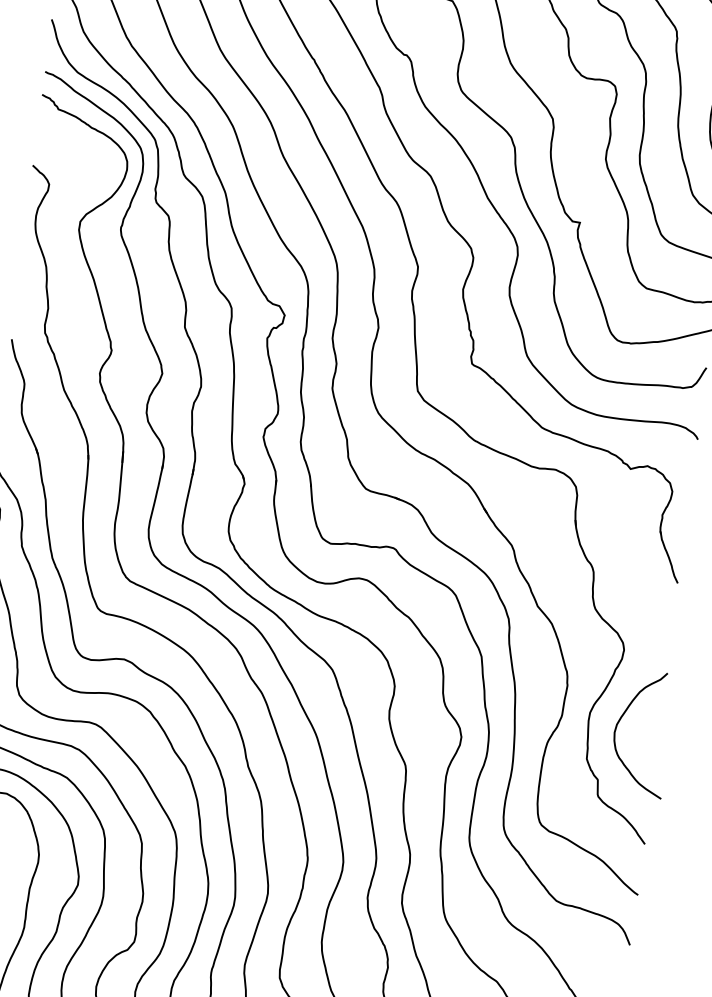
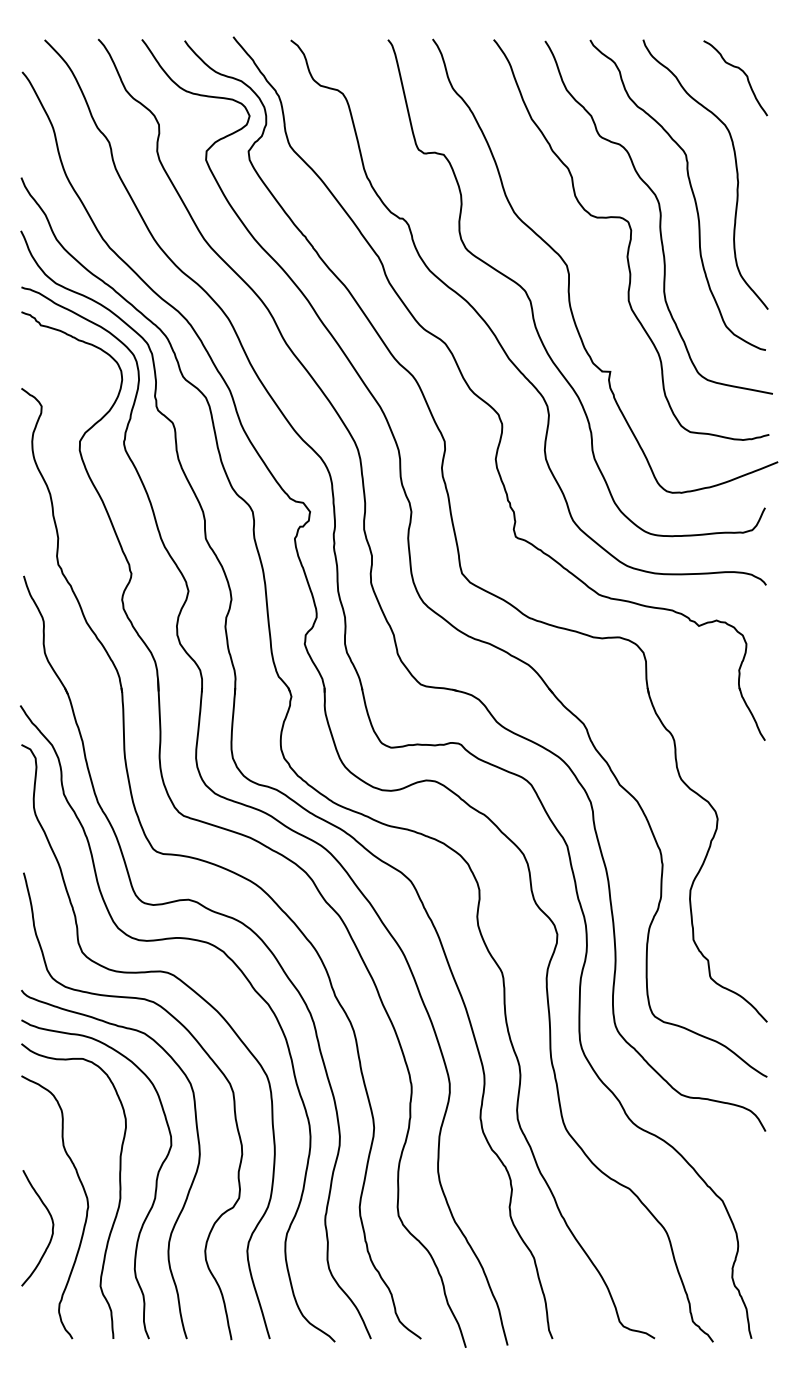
curve: (620, 721) -> (723, 895), removed

